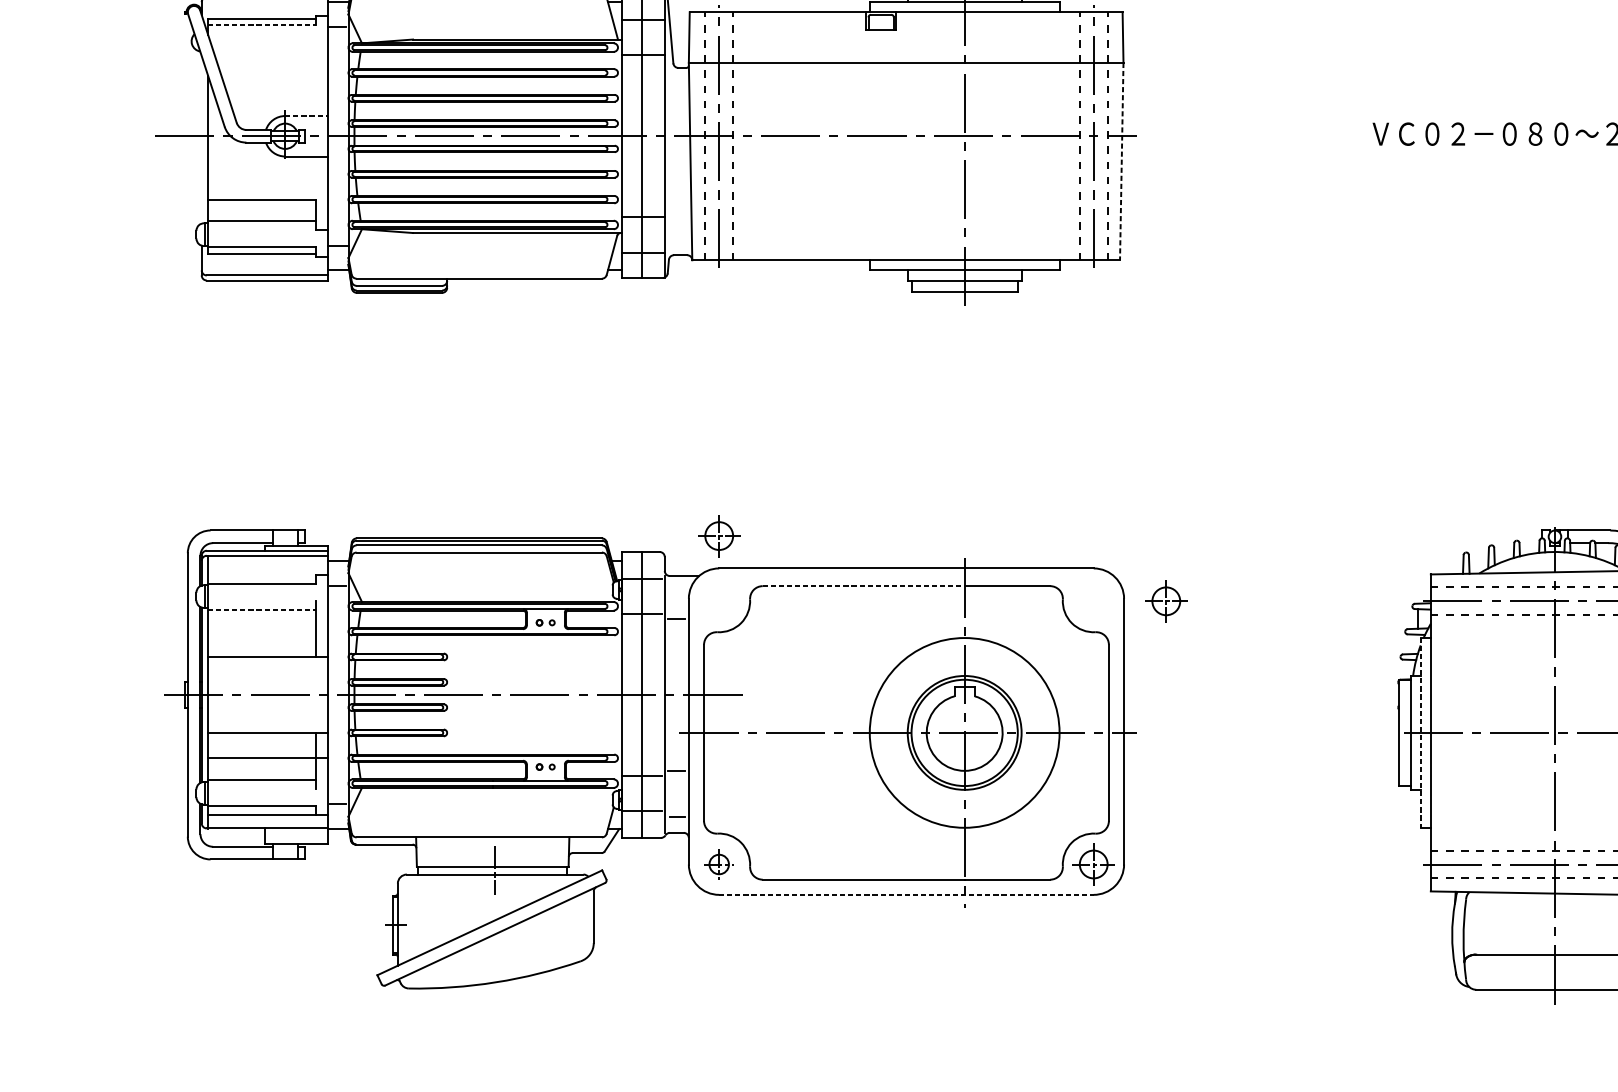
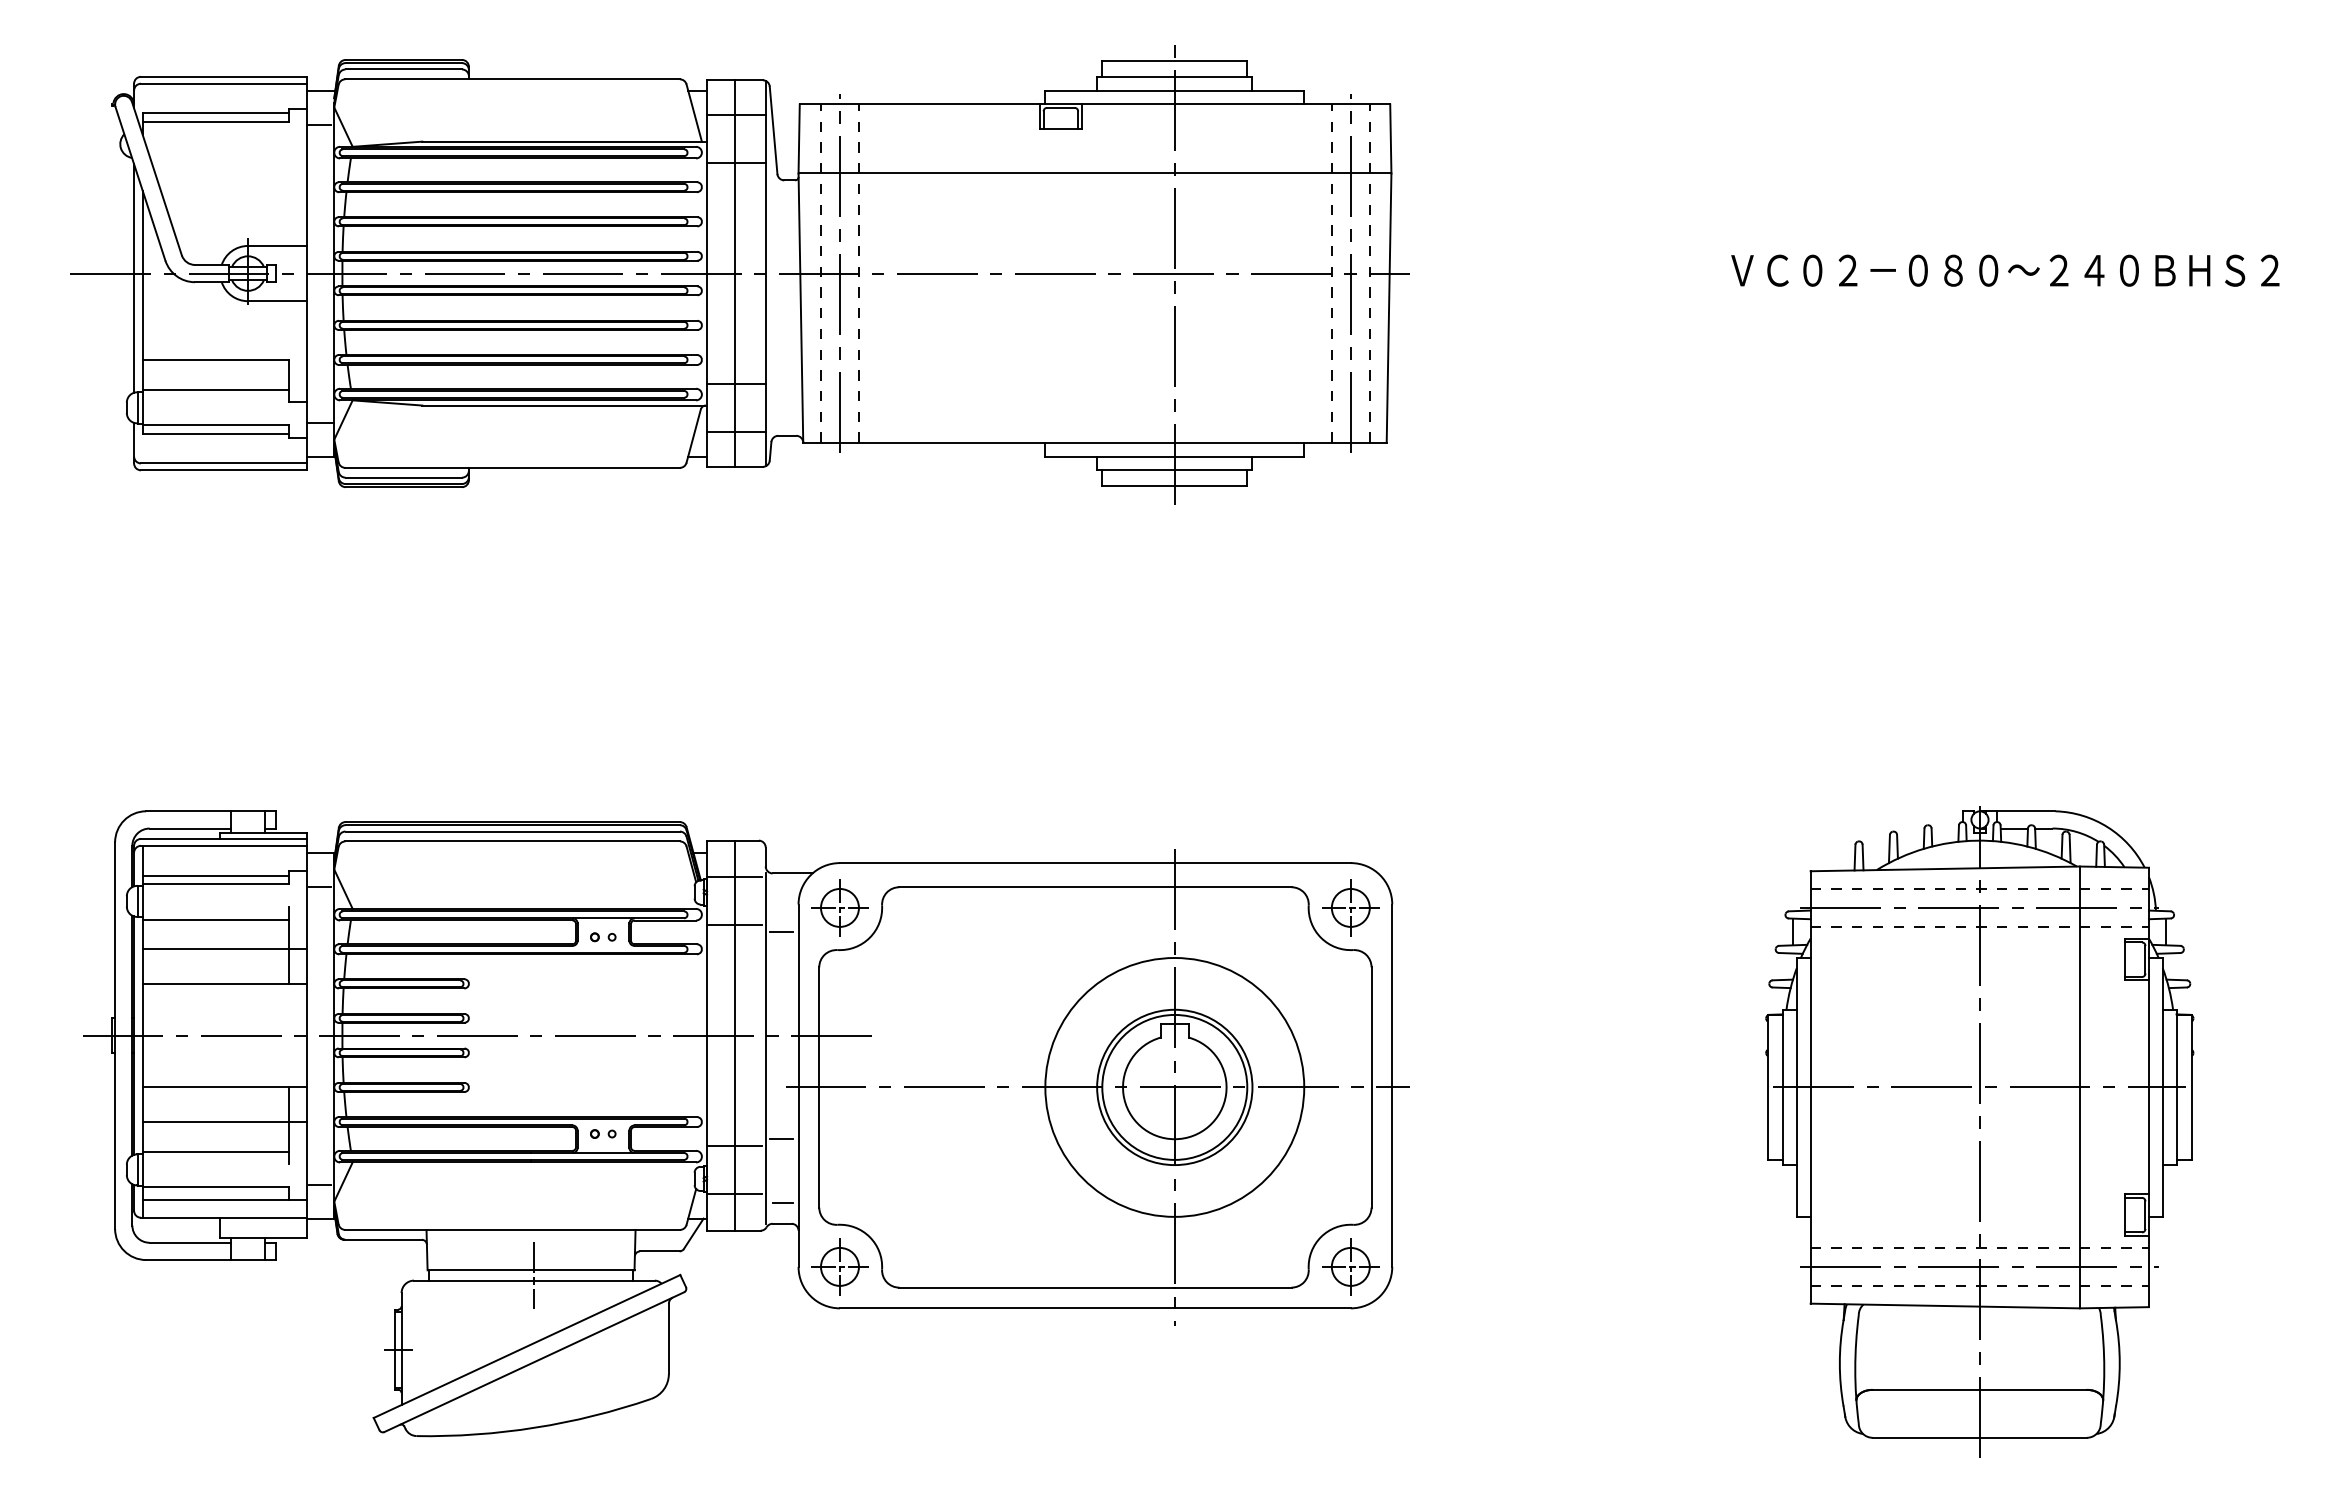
line: (262, 25) -> (216, 122), dashed -> solid
line: (306, 115) -> (277, 245), dashed -> solid
line: (202, 139) -> (134, 278), added
line: (1122, 161) -> (1389, 308), dashed -> solid
part: (718, 535) -> (839, 907), moved
line: (261, 577) -> (215, 875), added
line: (864, 586) -> (1037, 887), dashed -> solid
part: (1166, 601) -> (1350, 907), moved
line: (262, 609) -> (216, 919), dashed -> solid
line: (268, 631) -> (224, 949), added
line: (1420, 732) -> (1796, 1087), dashed -> solid
part: (718, 864) -> (839, 1266), size x1.43
line: (906, 894) -> (1095, 1308), dashed -> solid

